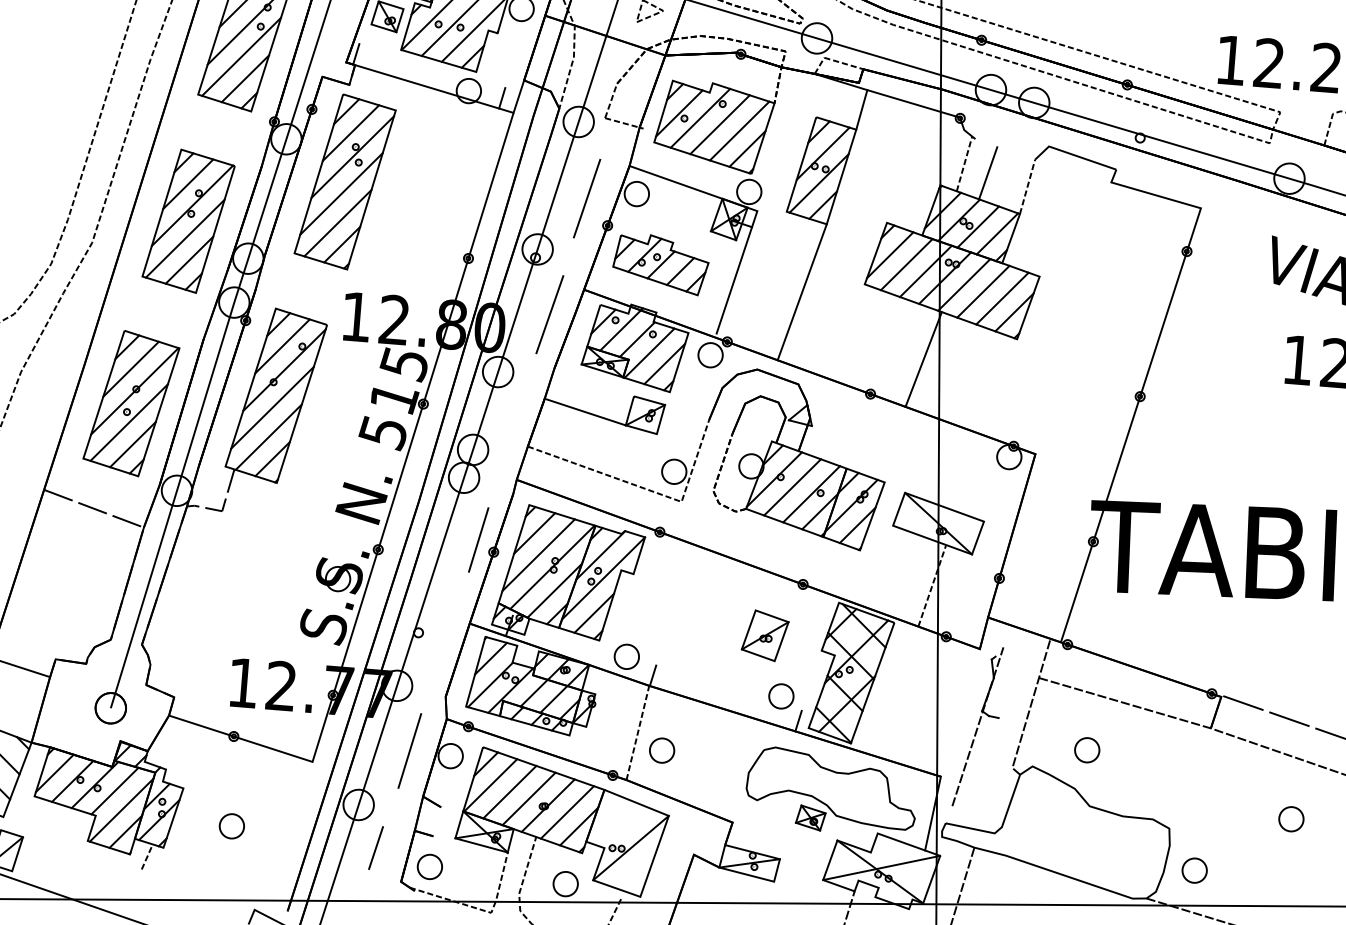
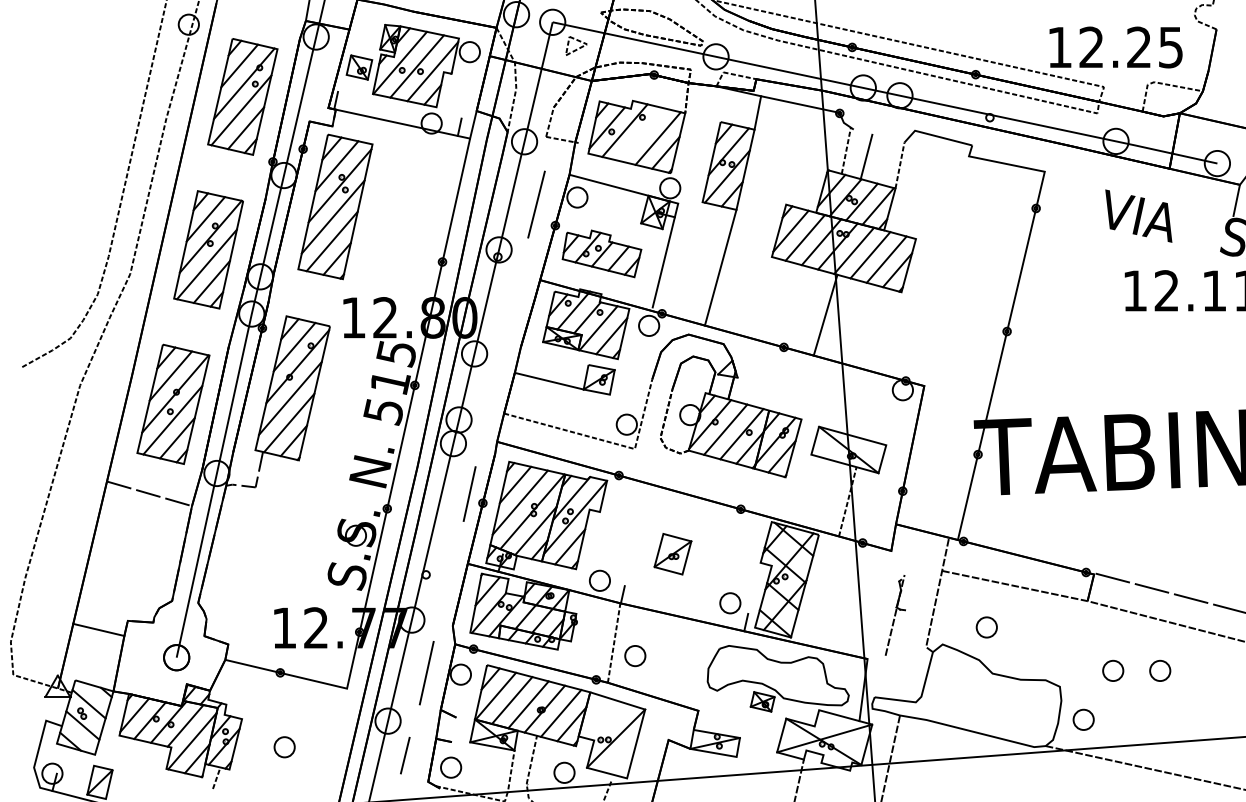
line: (719, 124) -> (641, 134), removed
line: (549, 314) -> (513, 302), removed
part: (764, 636) -> (672, 554), moved
part: (978, 727) -> (895, 615), size x0.6
part: (1235, 814) -> (1113, 670), added

